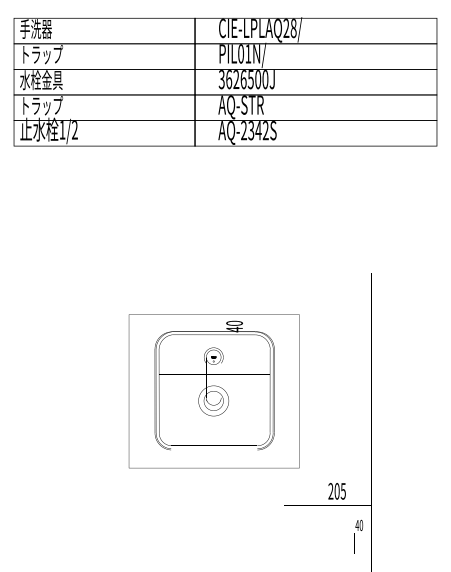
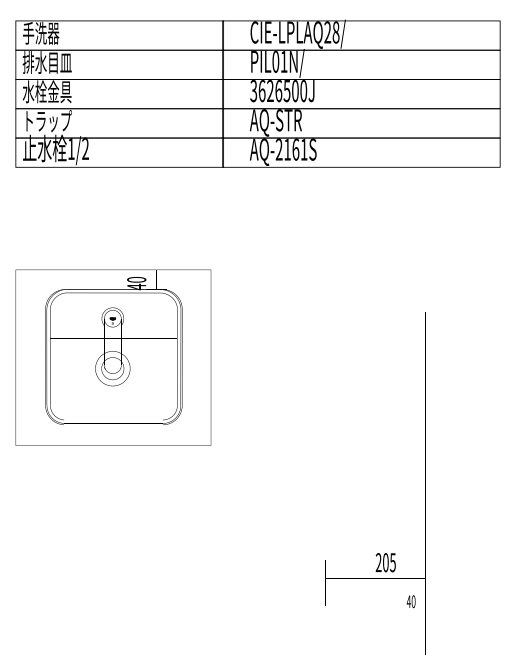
text: (41, 54) -> (47, 62), トラップ -> 排水目皿
text: (258, 130) -> (295, 149), AQ-2342S -> AQ-2161S
text: (213, 391) -> (112, 357), moved

